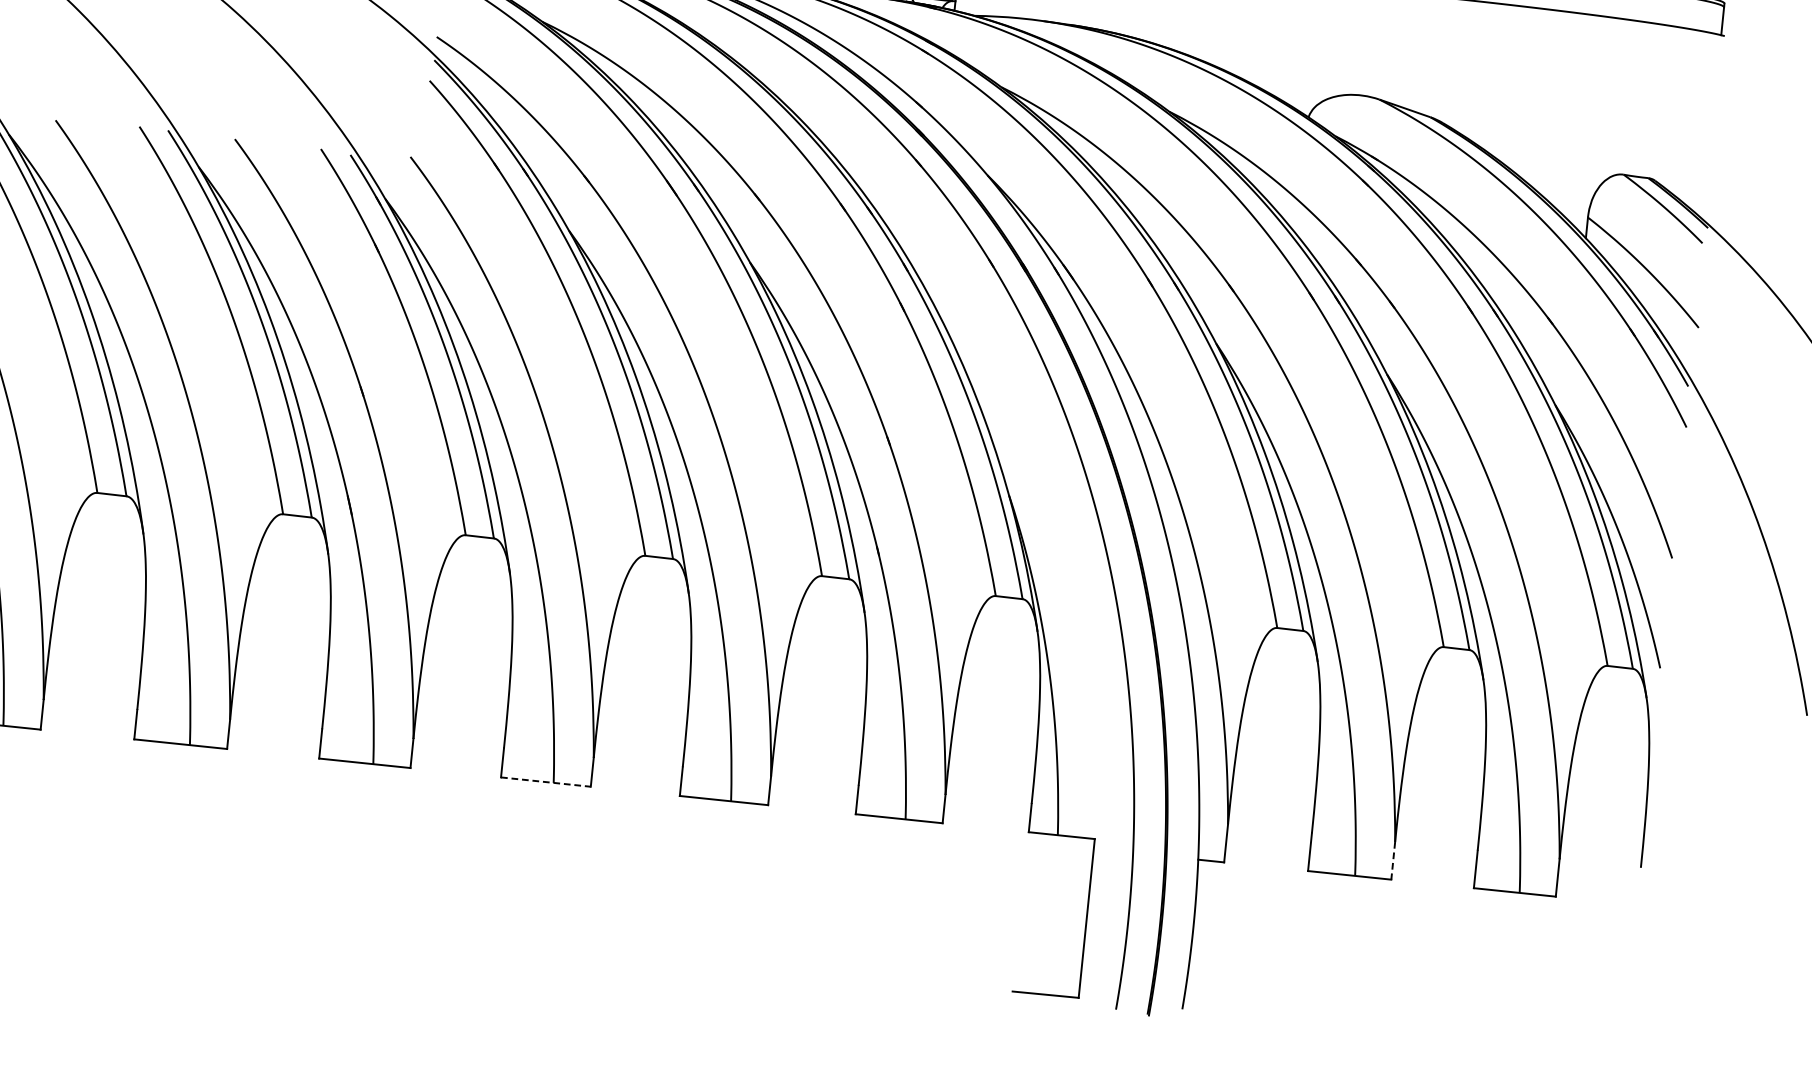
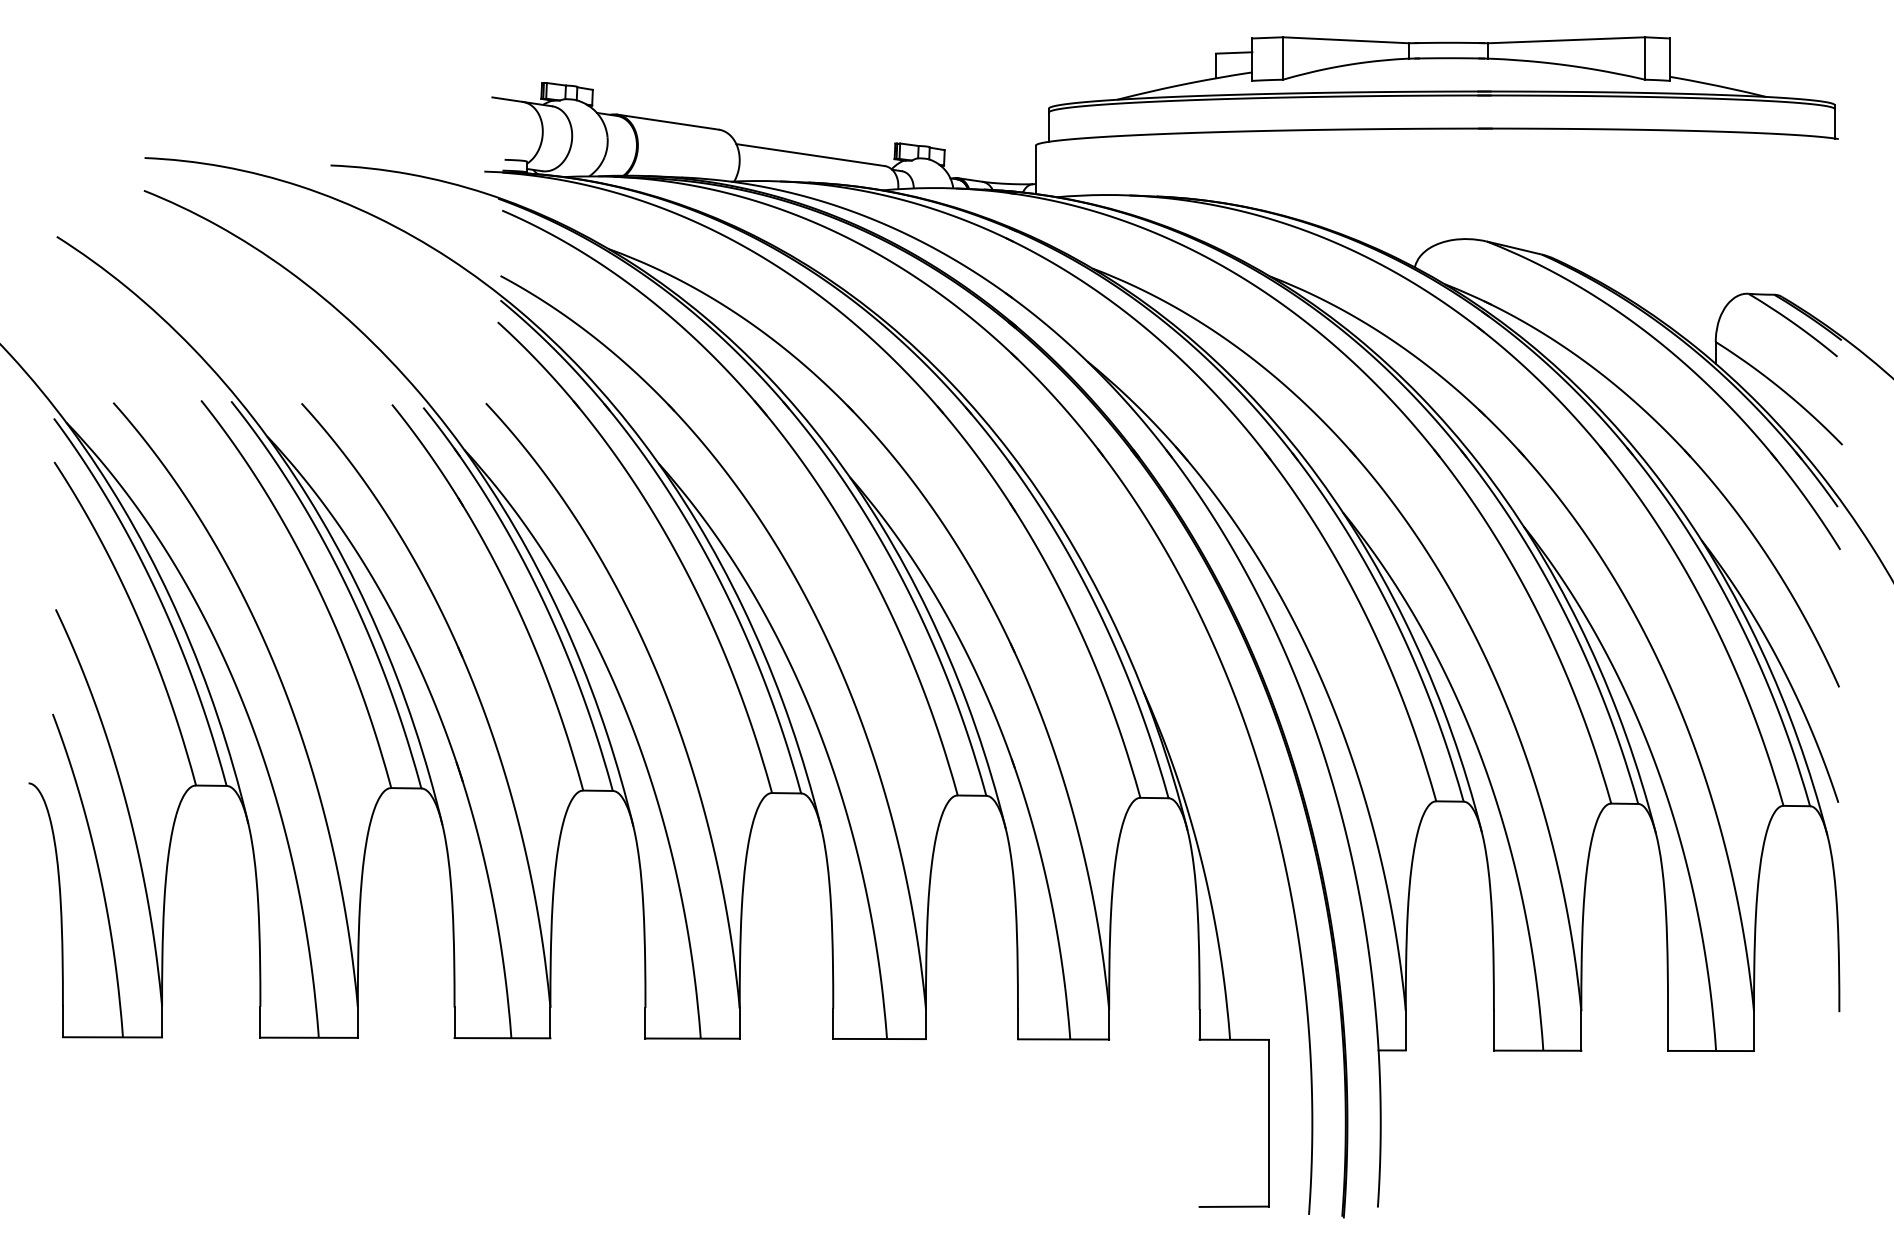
line: (546, 782) -> (693, 1038), dashed -> solid
line: (1393, 861) -> (1581, 1031), dashed -> solid

